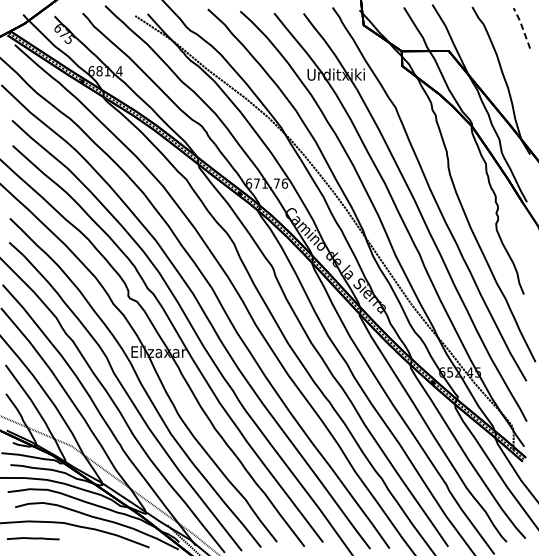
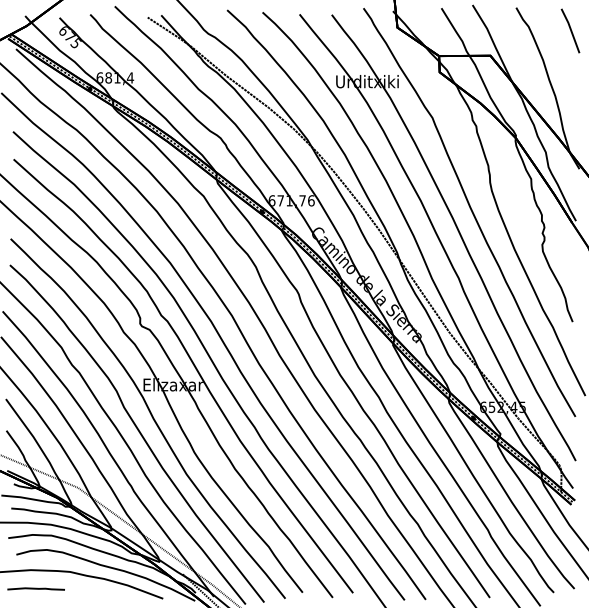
line: (522, 27) -> (571, 30), dashed -> solid

